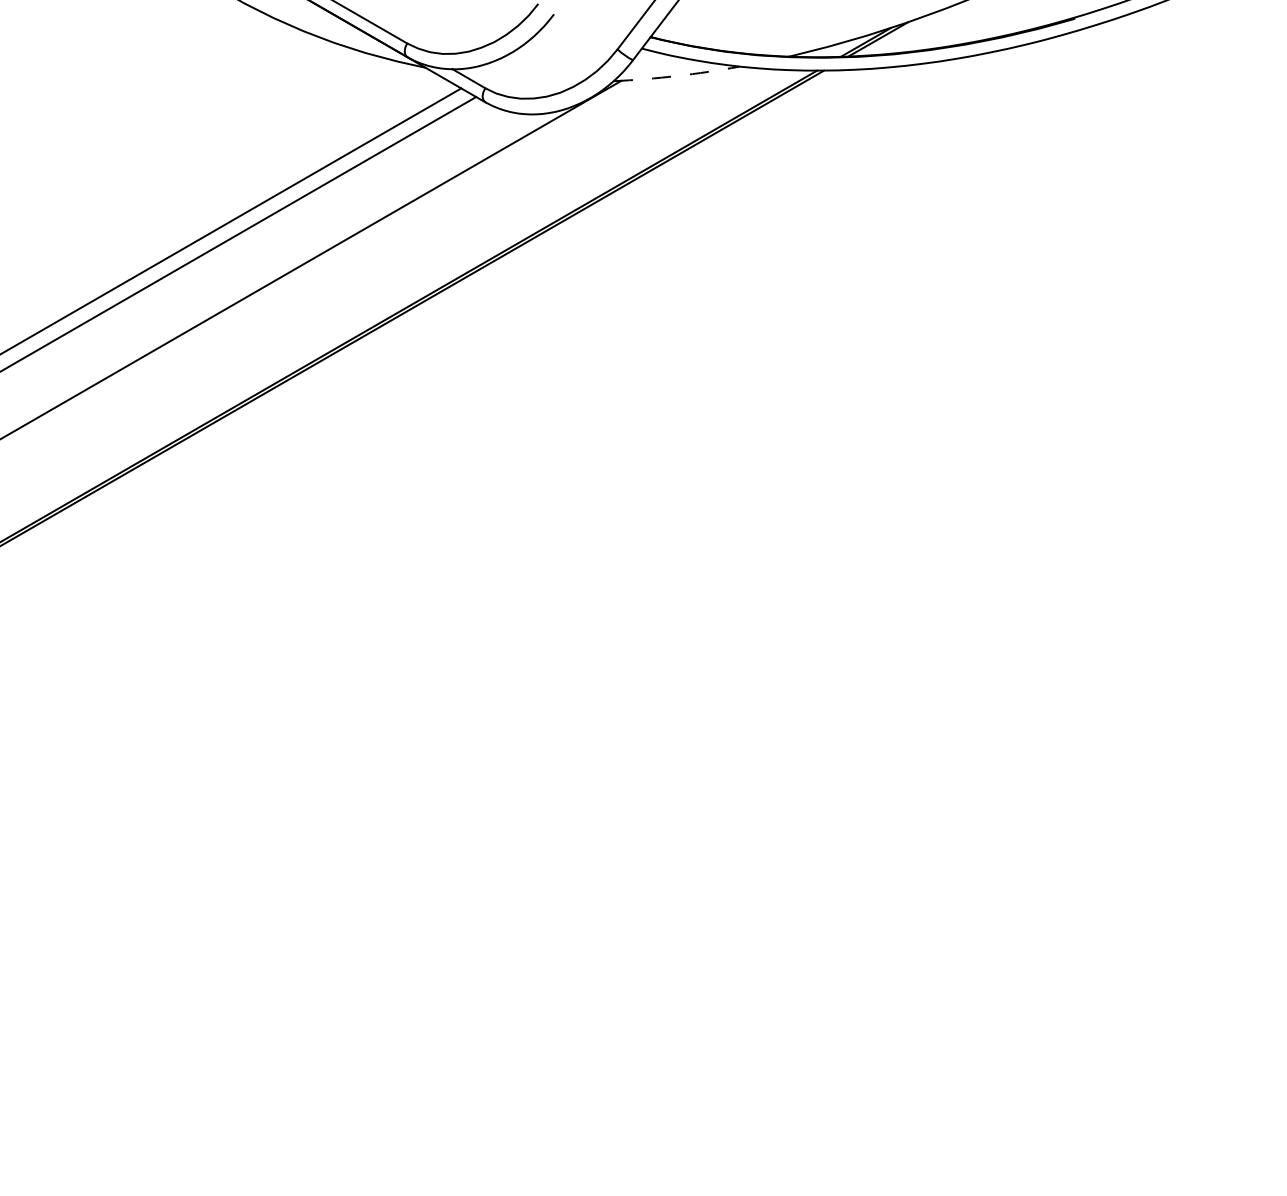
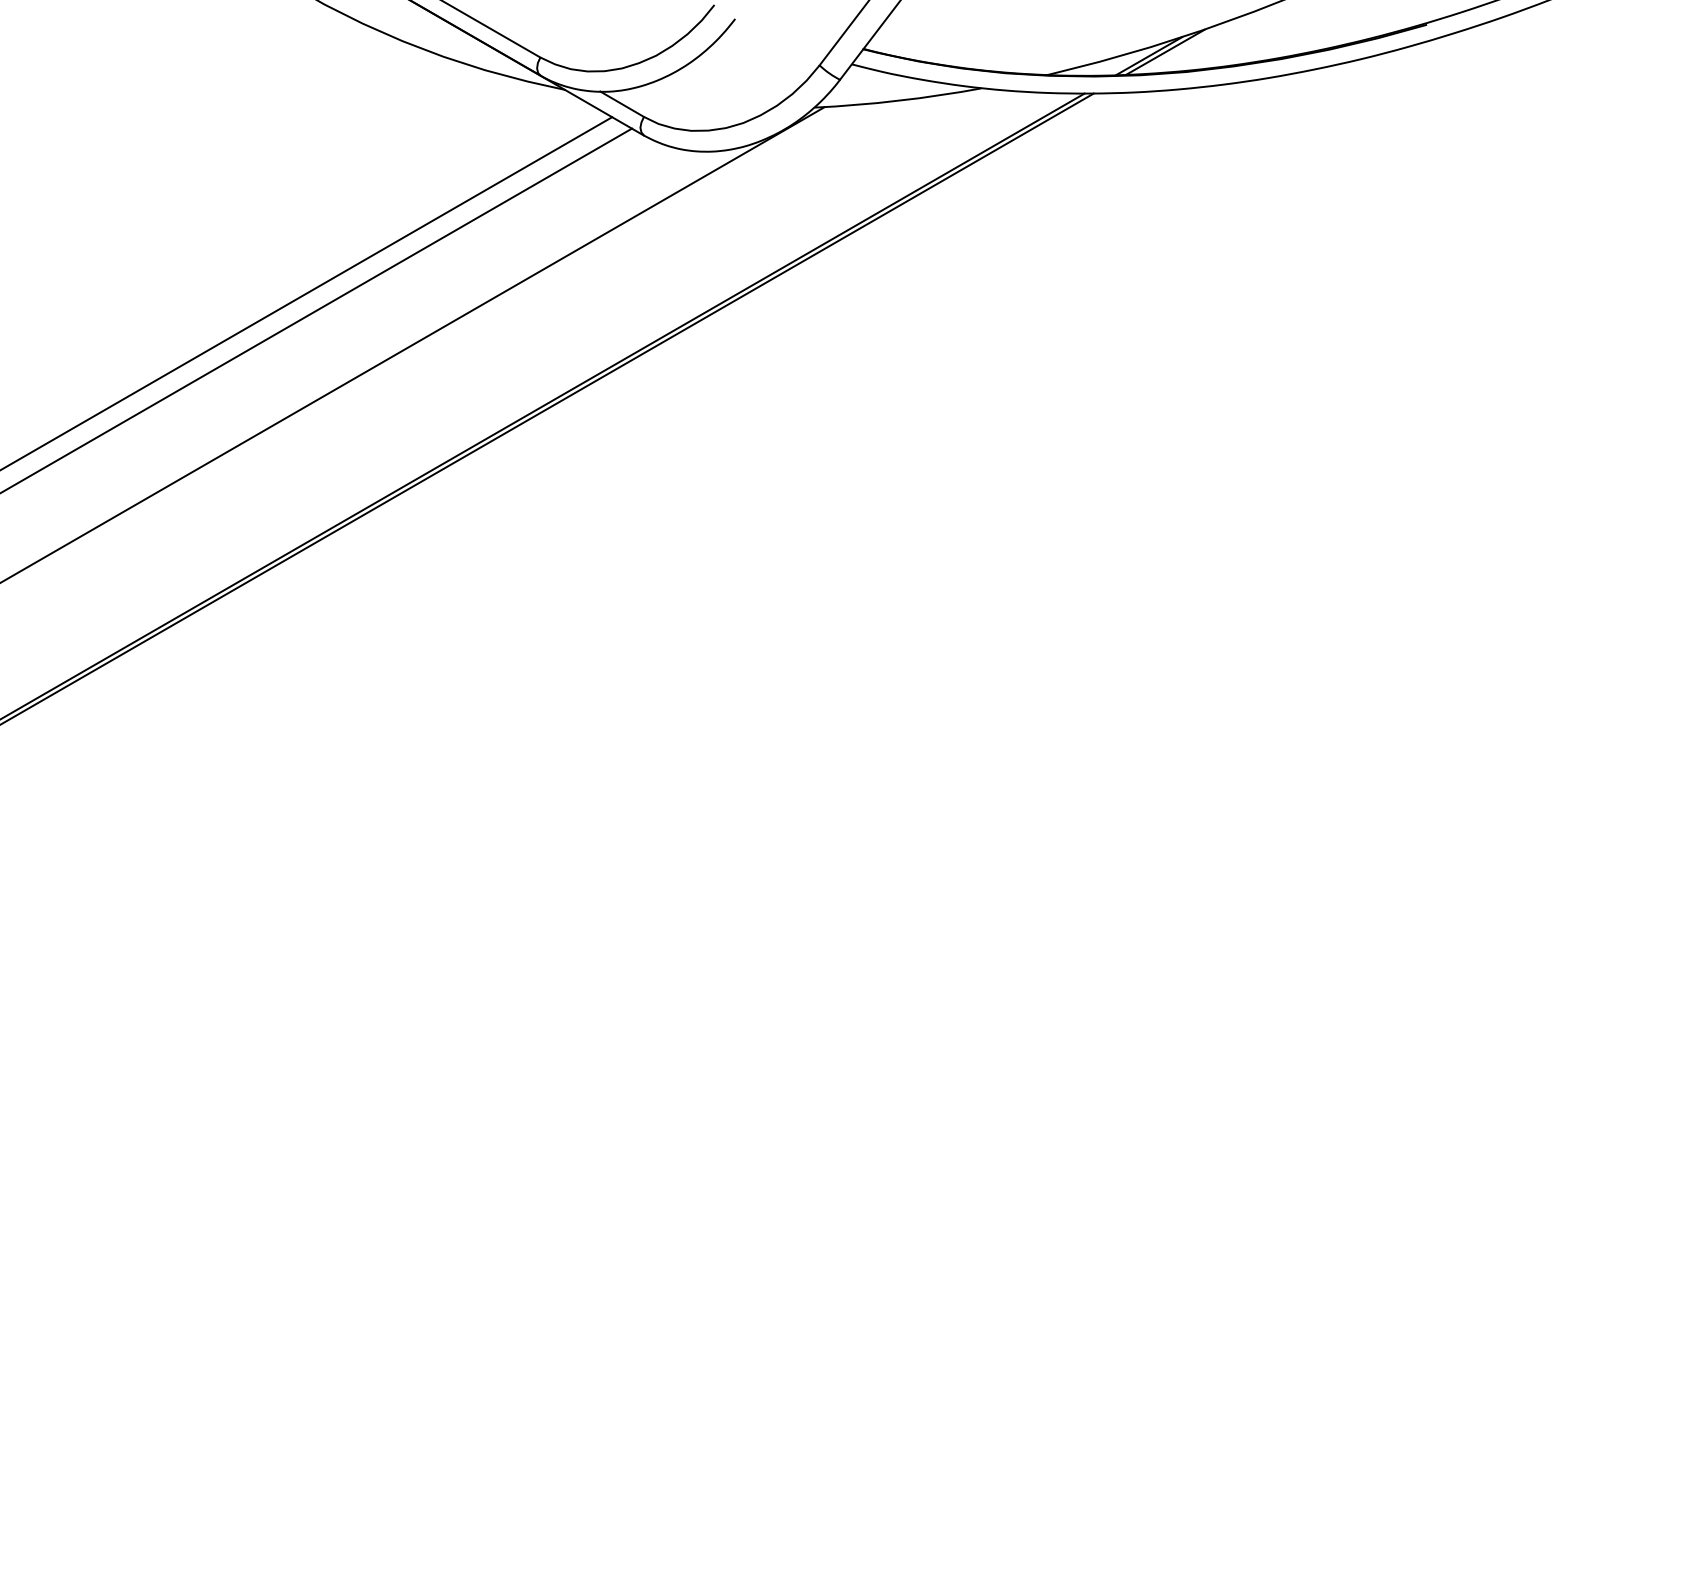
arc: (677, 75) -> (898, 100), dashed -> solid

